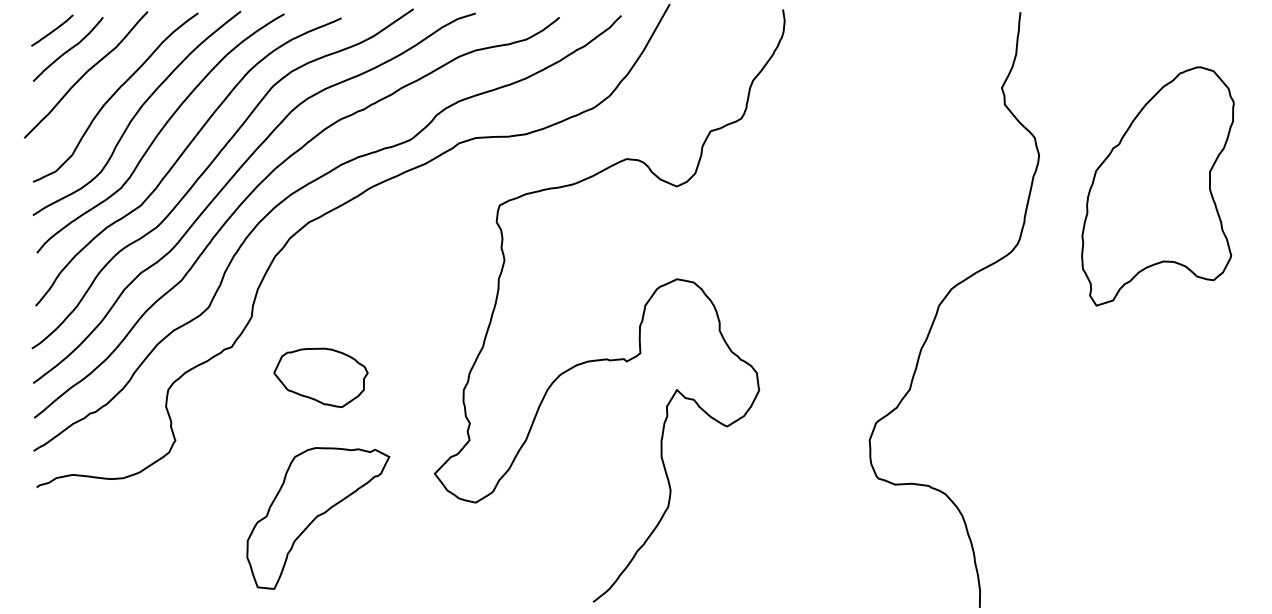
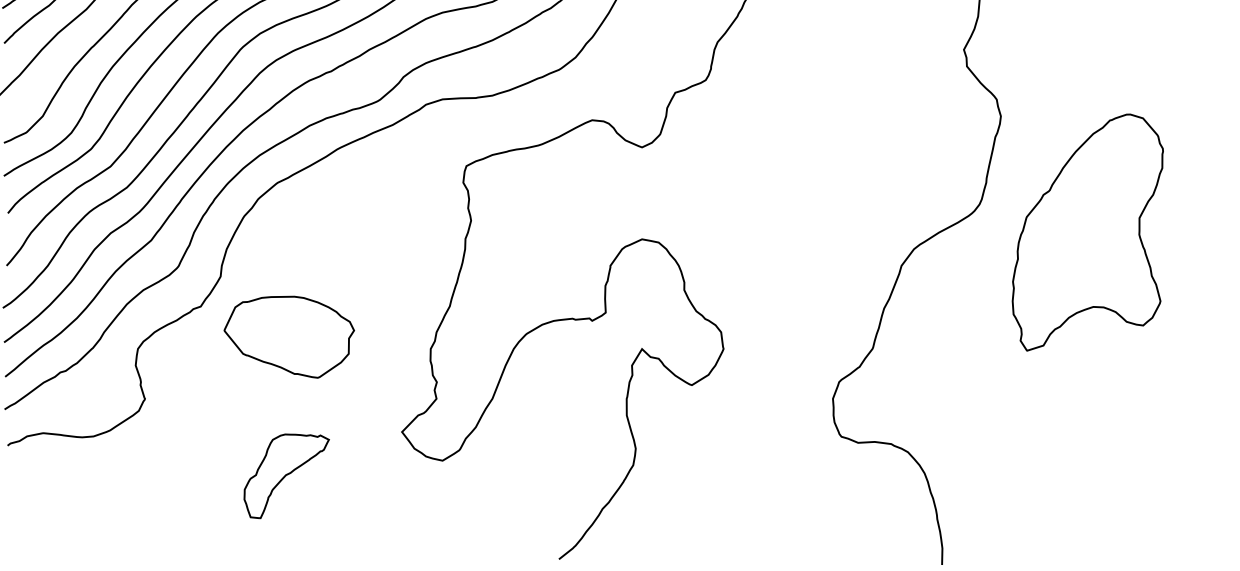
part: (1157, 186) -> (1087, 232), moved
part: (320, 377) -> (288, 336), size x1.4
part: (318, 518) -> (286, 476), size x0.6

